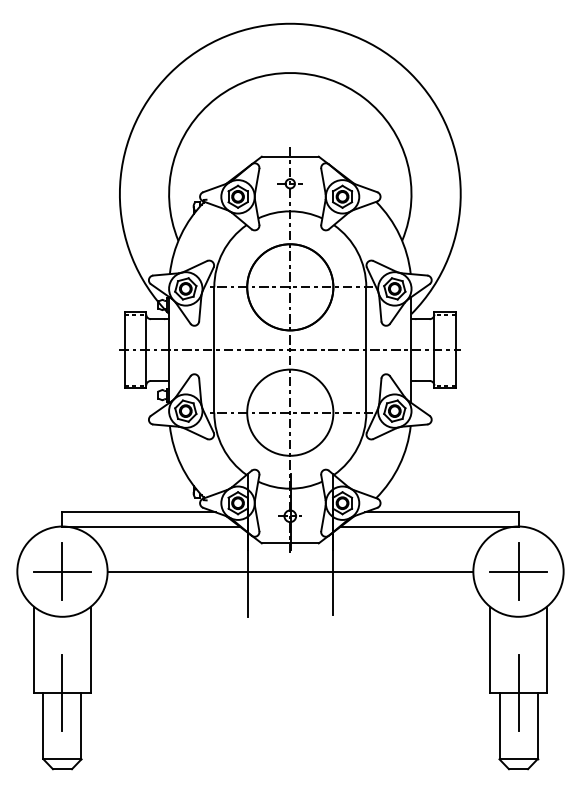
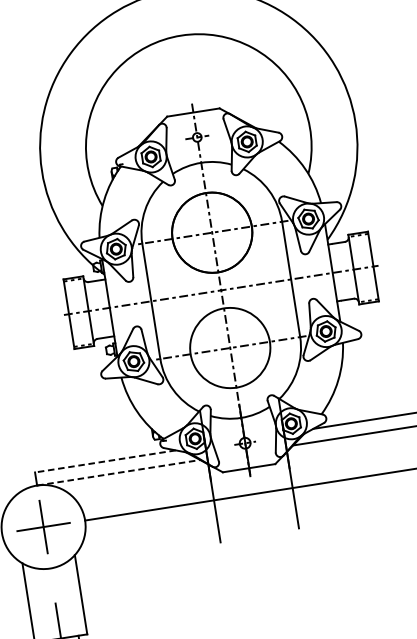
line: (139, 512) -> (105, 461), solid -> dashed
line: (151, 526) -> (118, 472), solid -> dashed

